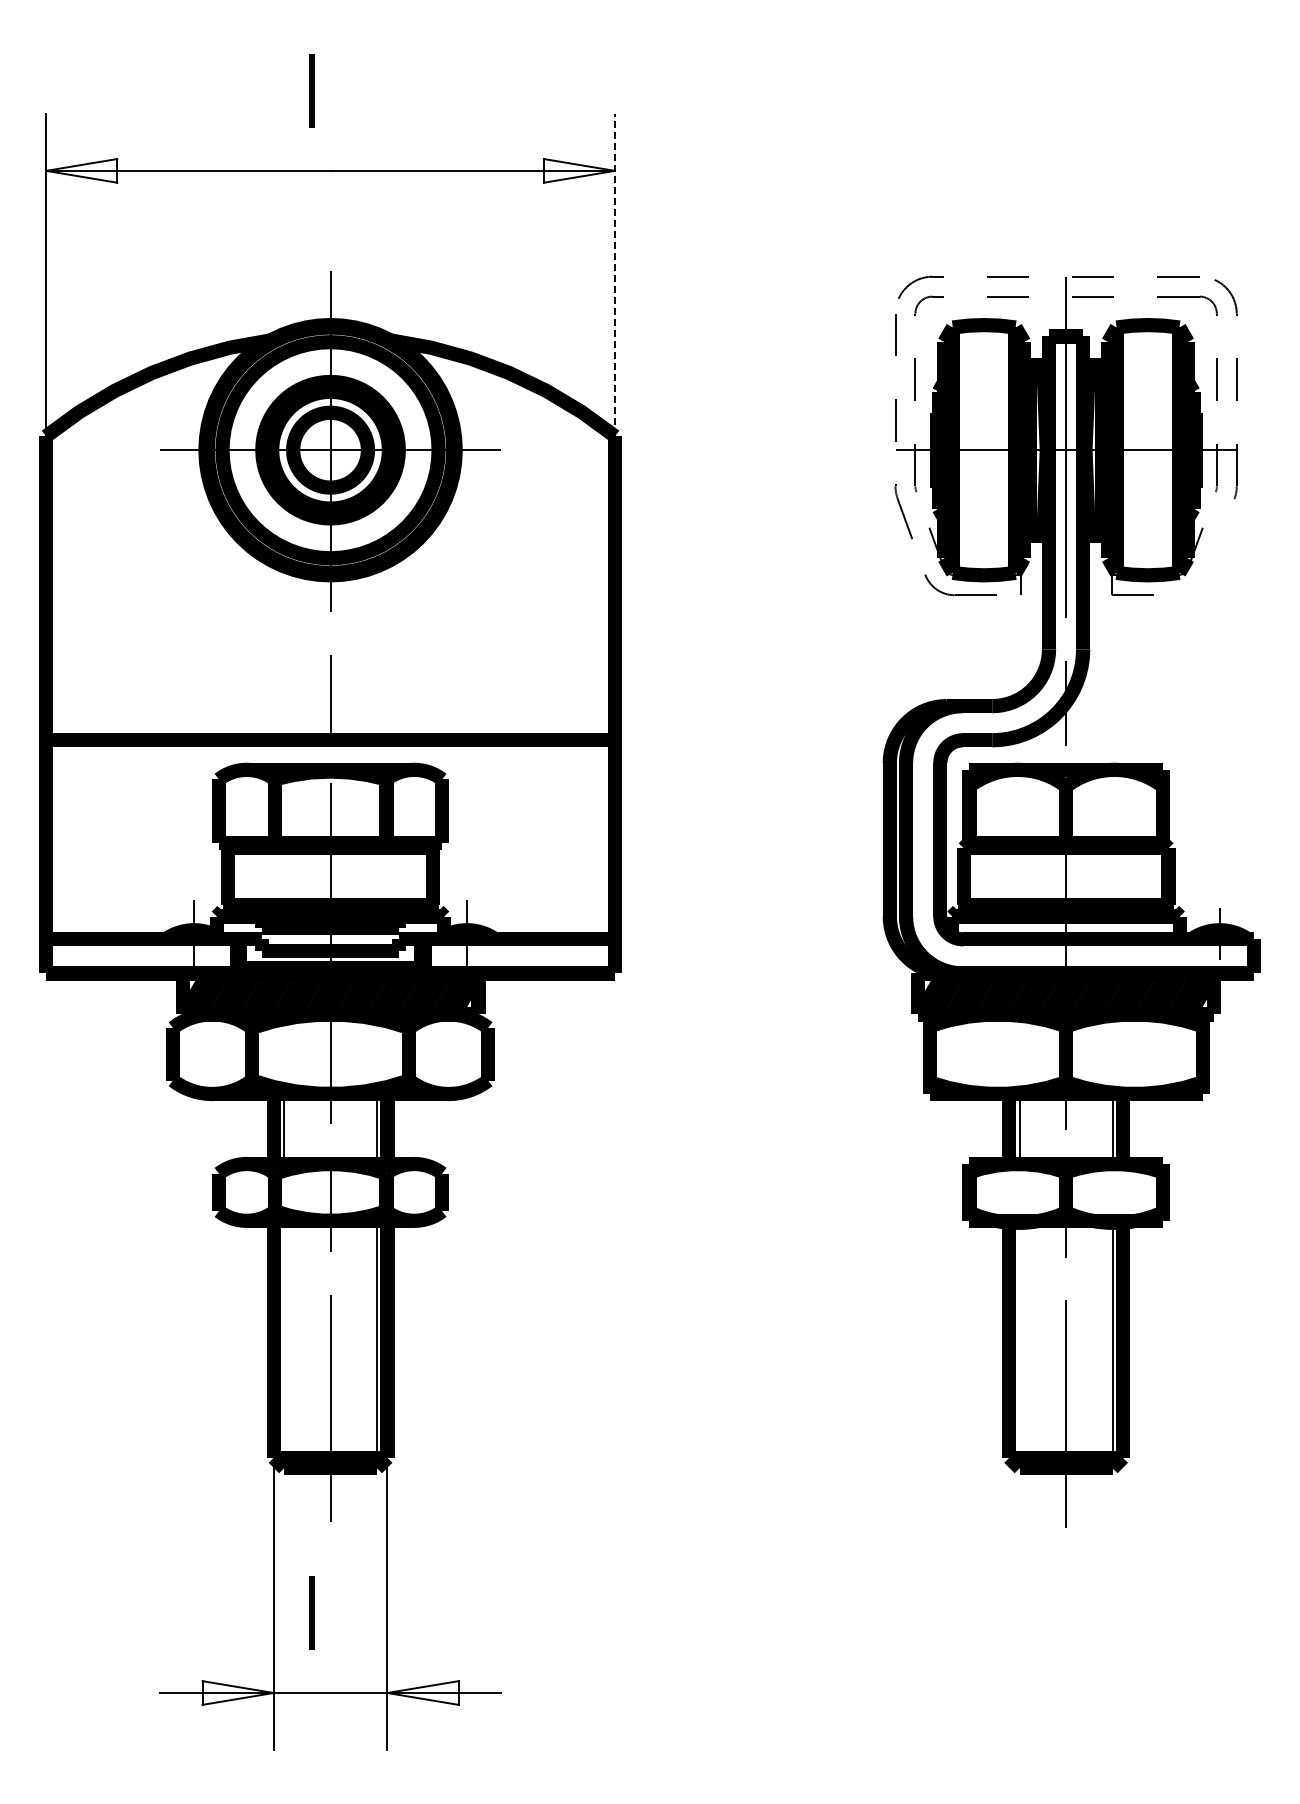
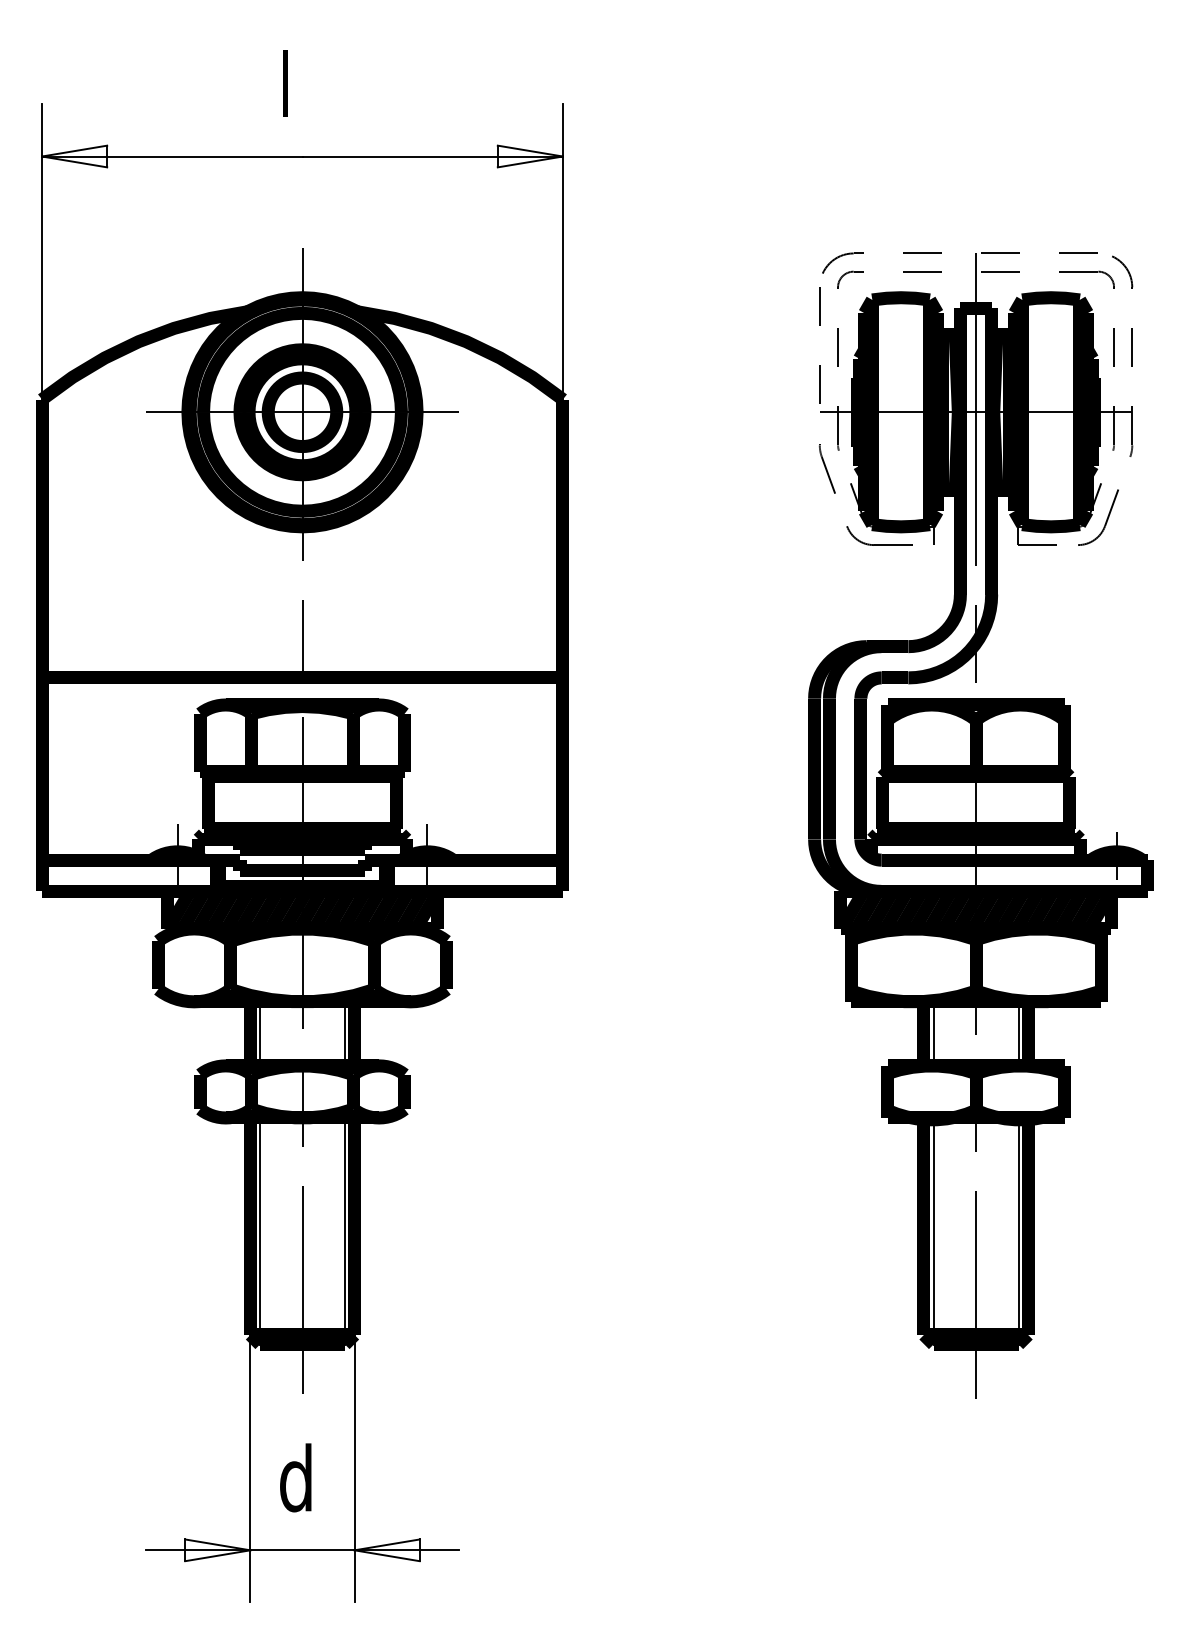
line: (614, 274) -> (562, 251), dashed -> solid
part: (1207, 569) -> (1105, 521), added
line: (284, 1344) -> (260, 1231), added
line: (1019, 1344) -> (933, 1231), added
text: (323, 1613) -> (296, 1477), l -> d

